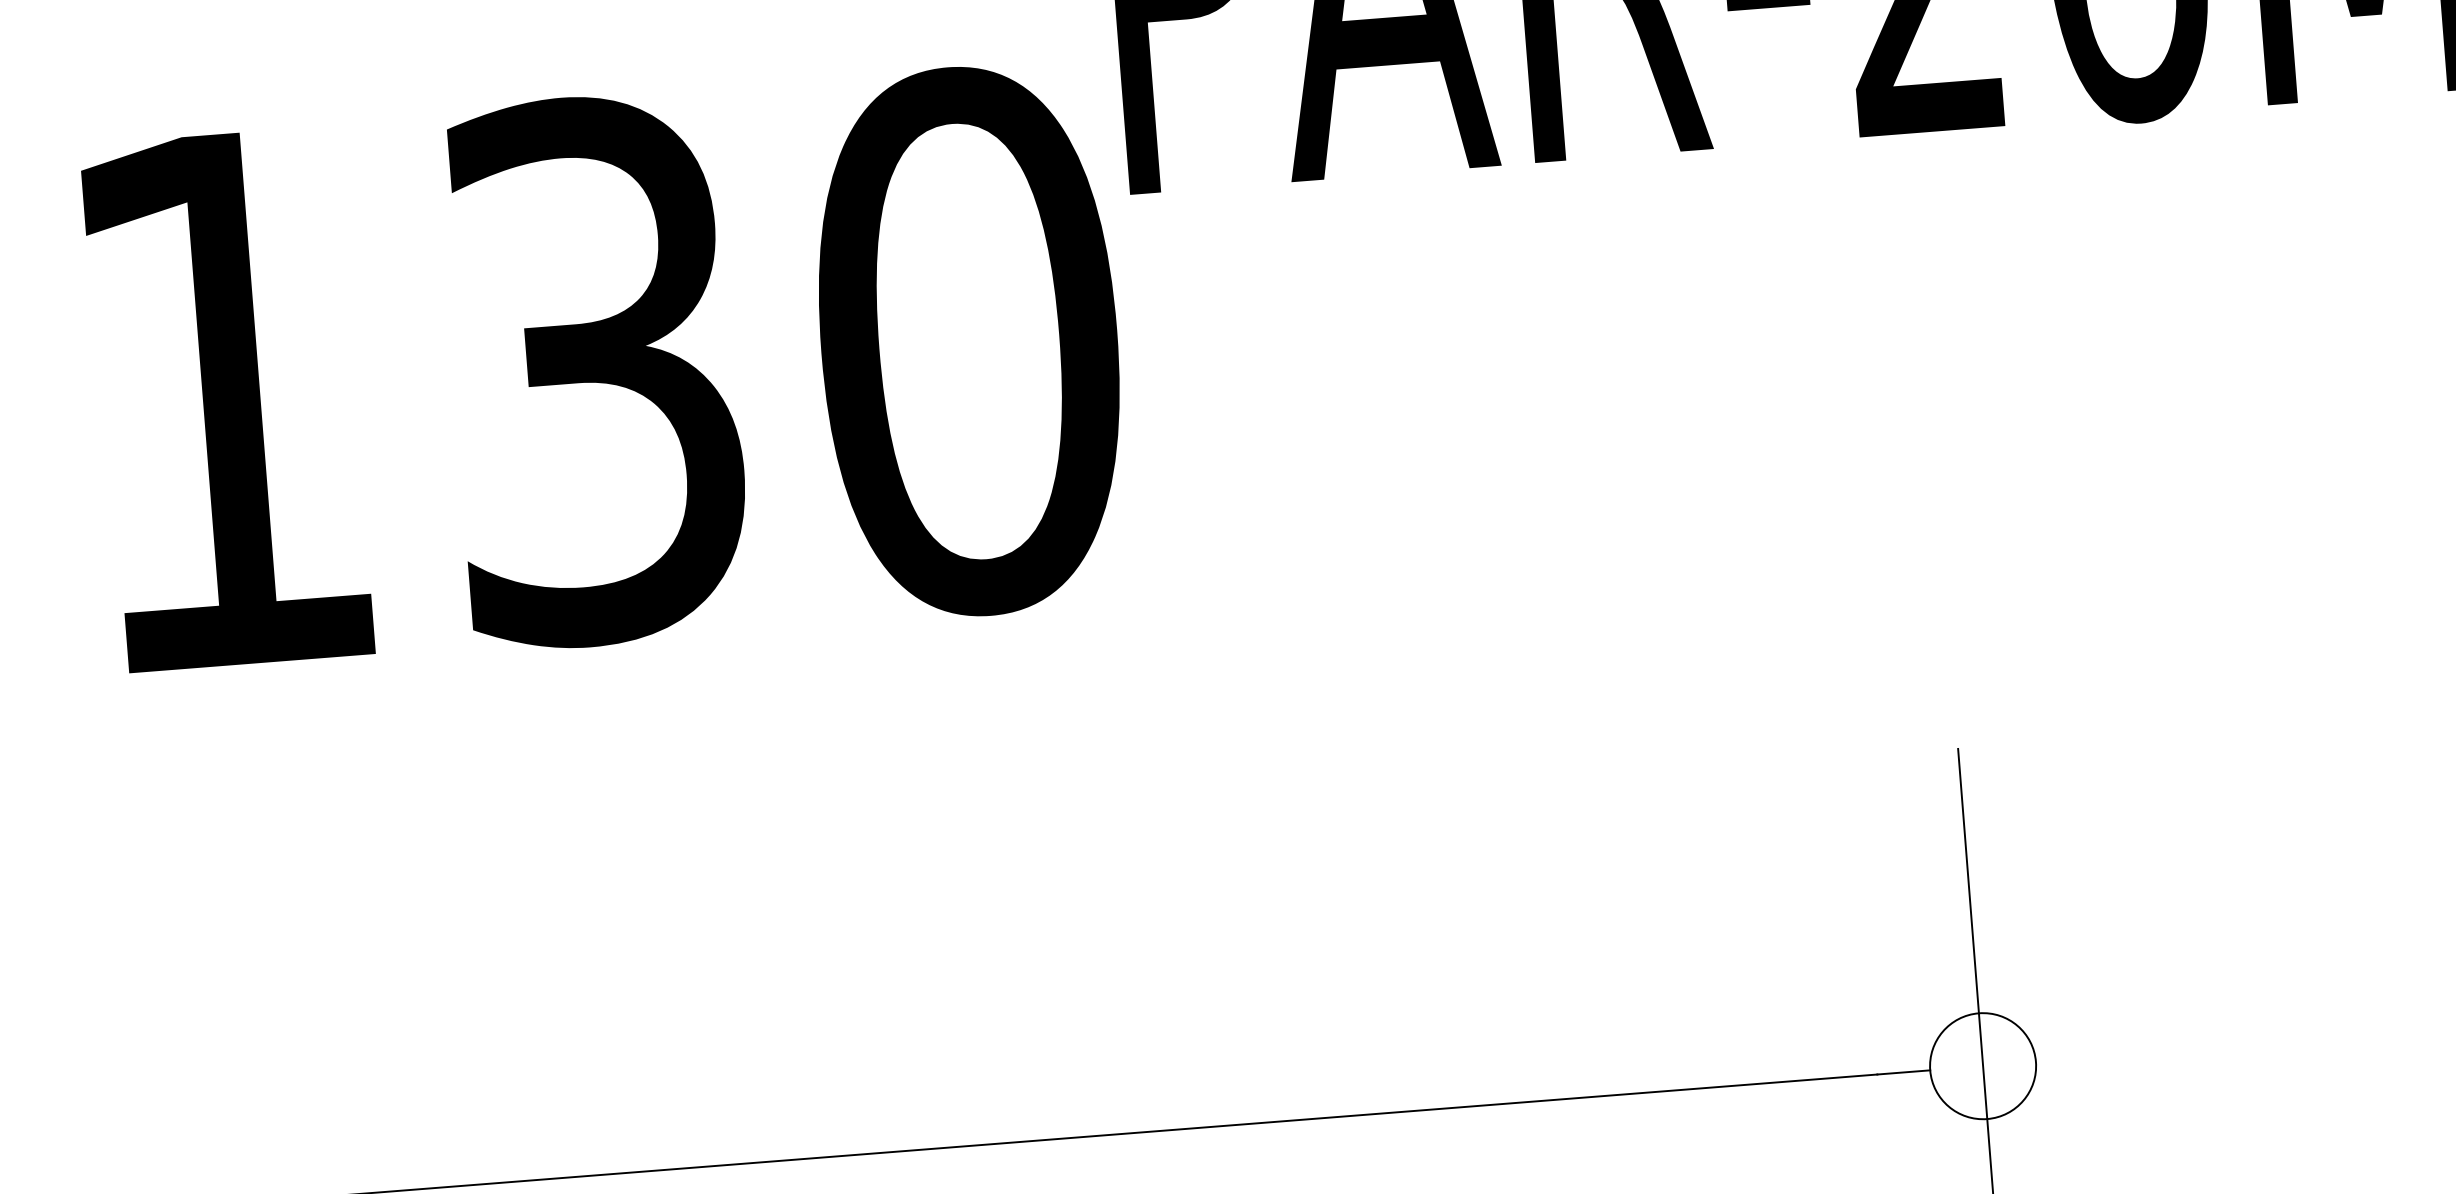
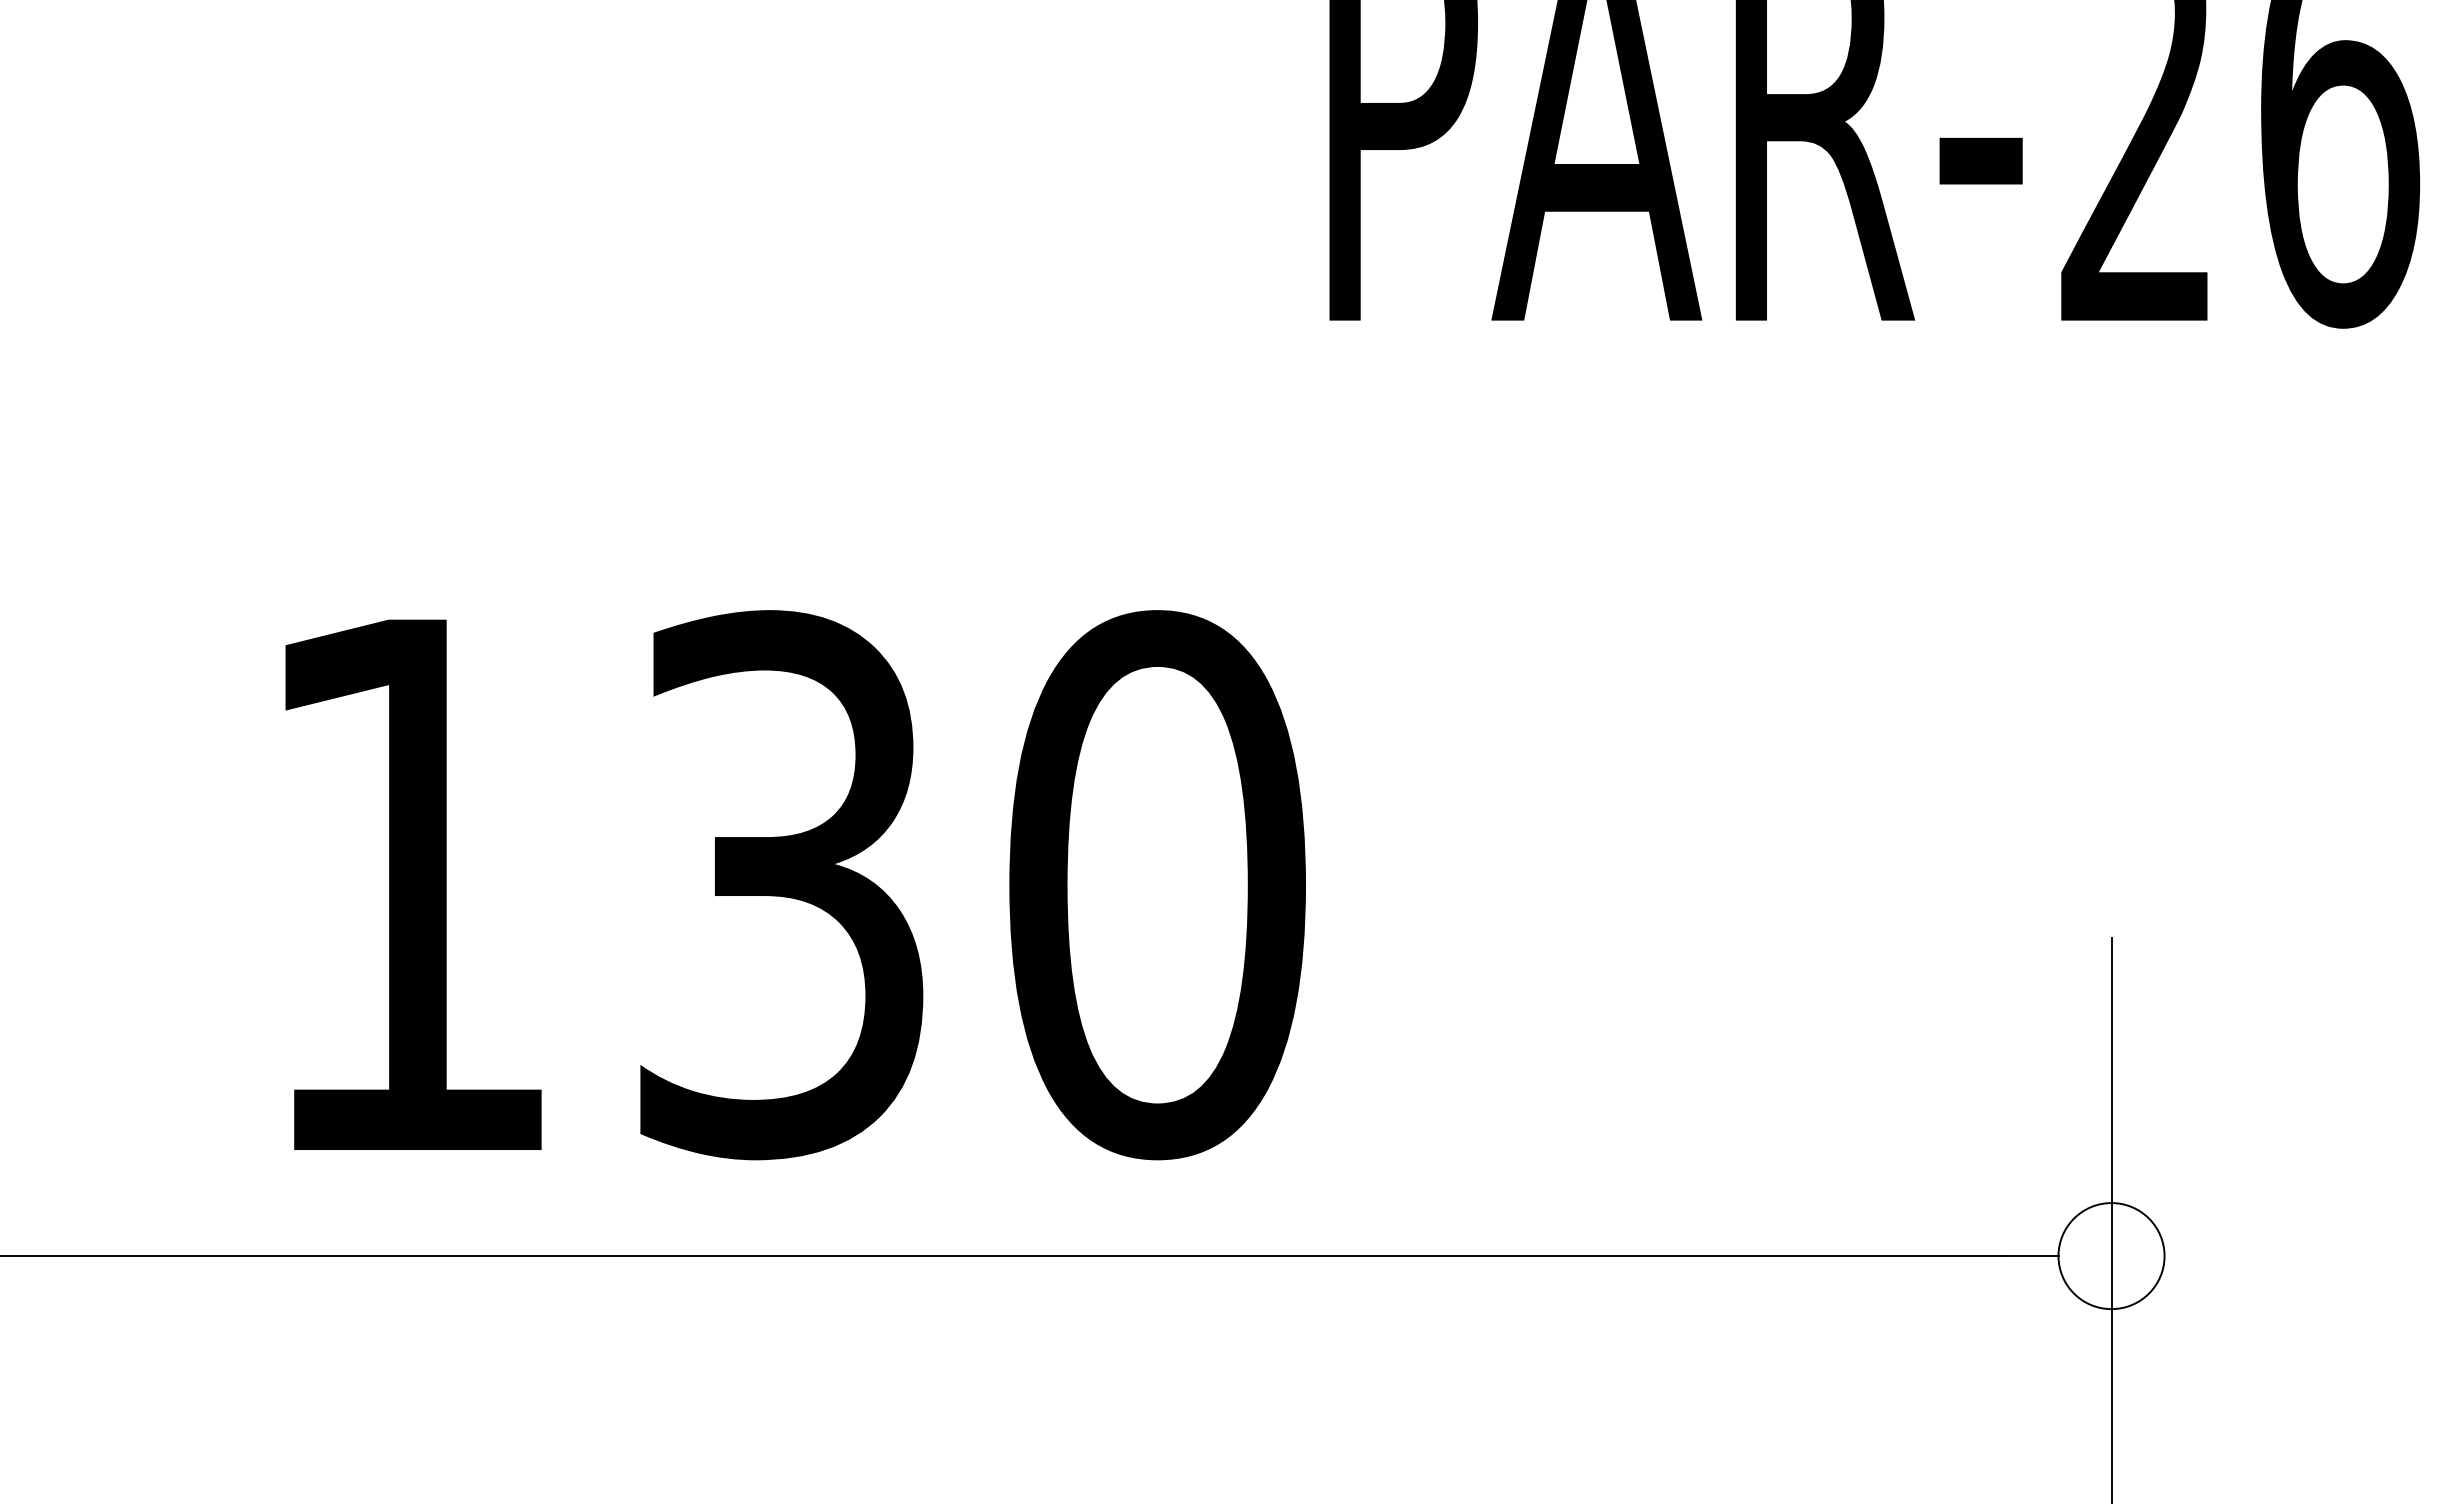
text: (608, 370) -> (795, 885), moved

